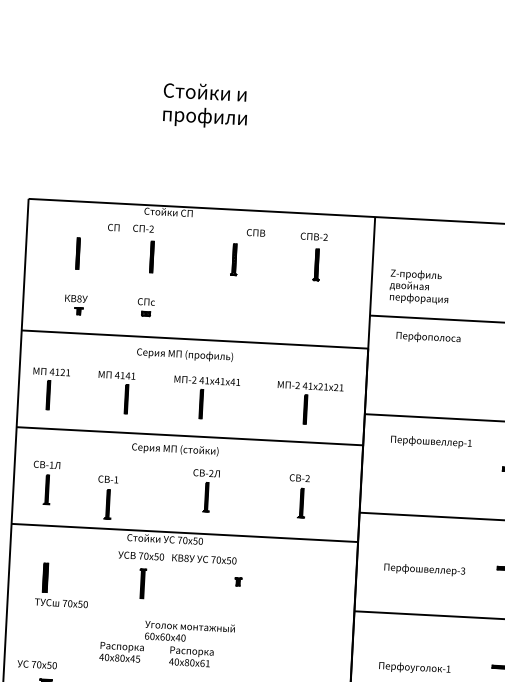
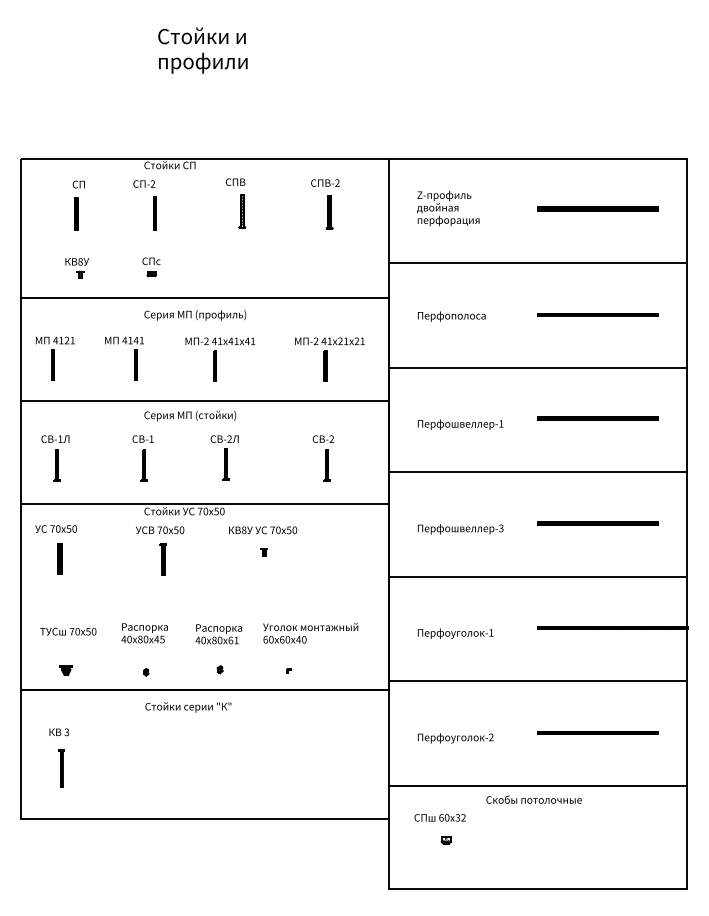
text: (113, 227) -> (78, 184), moved
text: (255, 232) -> (235, 181), moved
text: (419, 287) -> (448, 208), moved
text: (428, 337) -> (451, 316), moved
text: (431, 441) -> (460, 424), moved
part: (106, 497) -> (142, 458), moved
text: (204, 559) -> (263, 530), moved
text: (61, 603) -> (68, 631), moved
text: (189, 631) -> (310, 632), moved
text: (36, 664) -> (55, 528), moved

